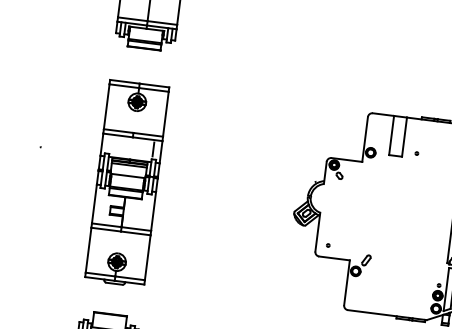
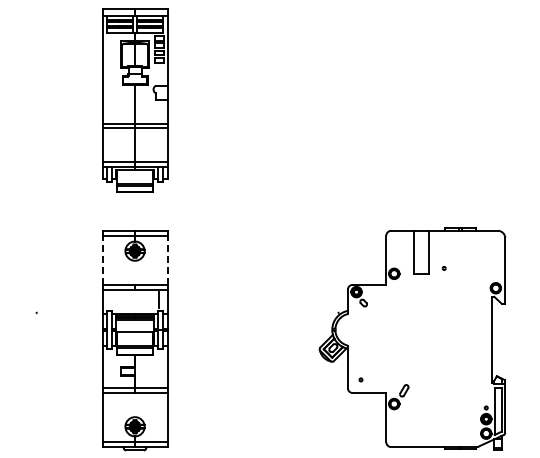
line: (106, 107) -> (102, 260), solid -> dashed
line: (165, 114) -> (167, 260), solid -> dashed

